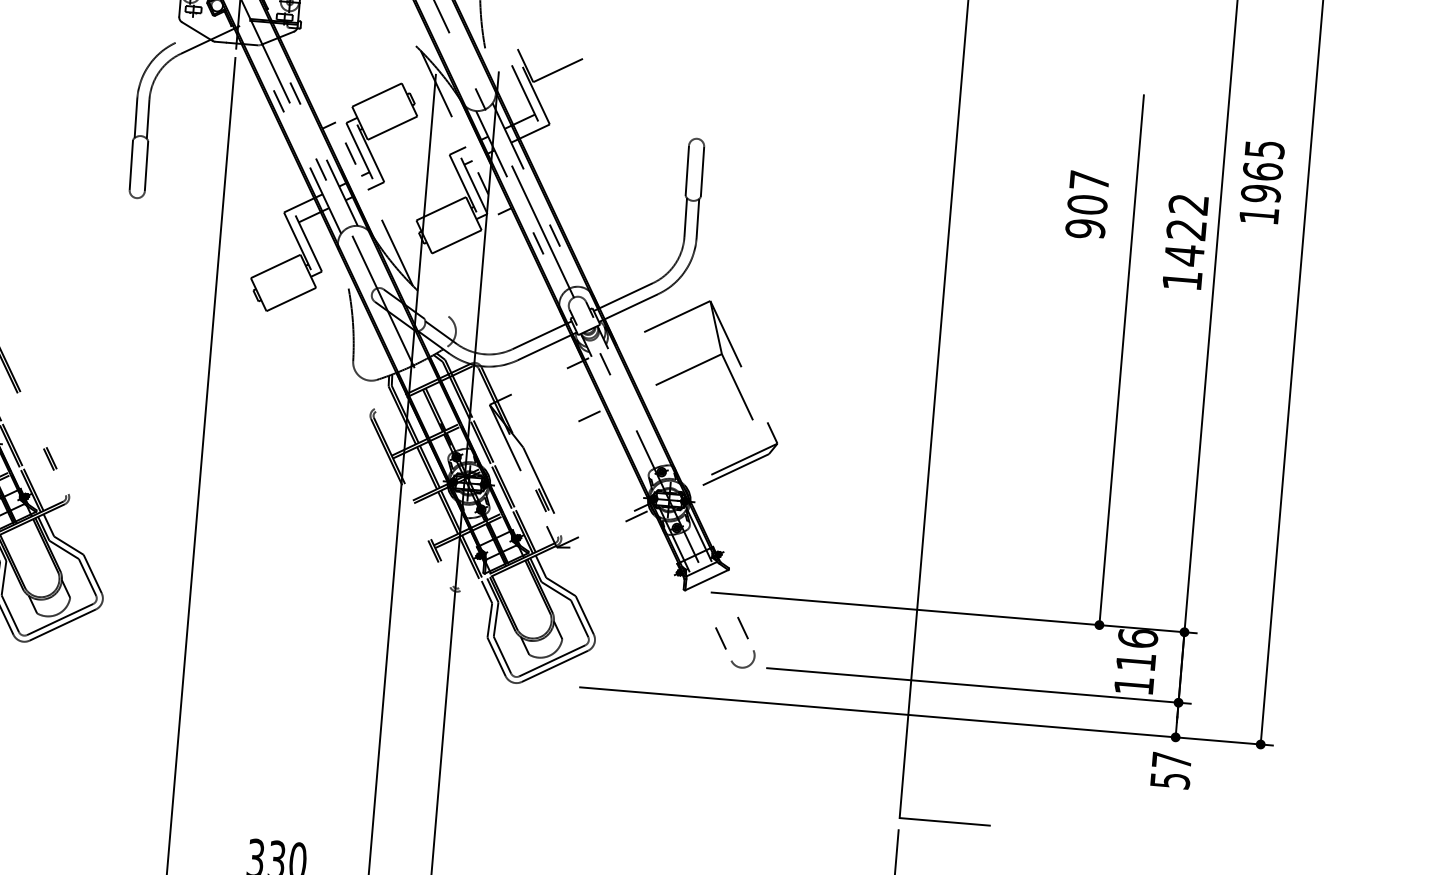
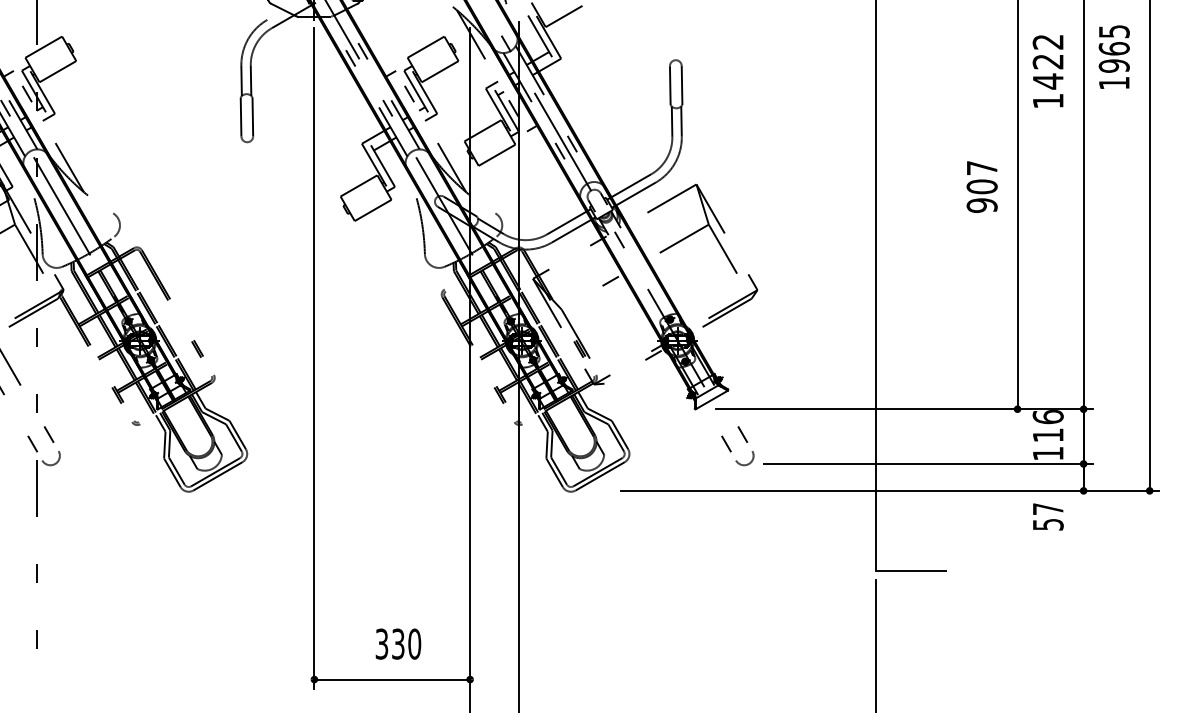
text: (1086, 204) -> (981, 186), moved
text: (1184, 242) -> (1047, 71), moved
text: (1171, 770) -> (1048, 516), moved

